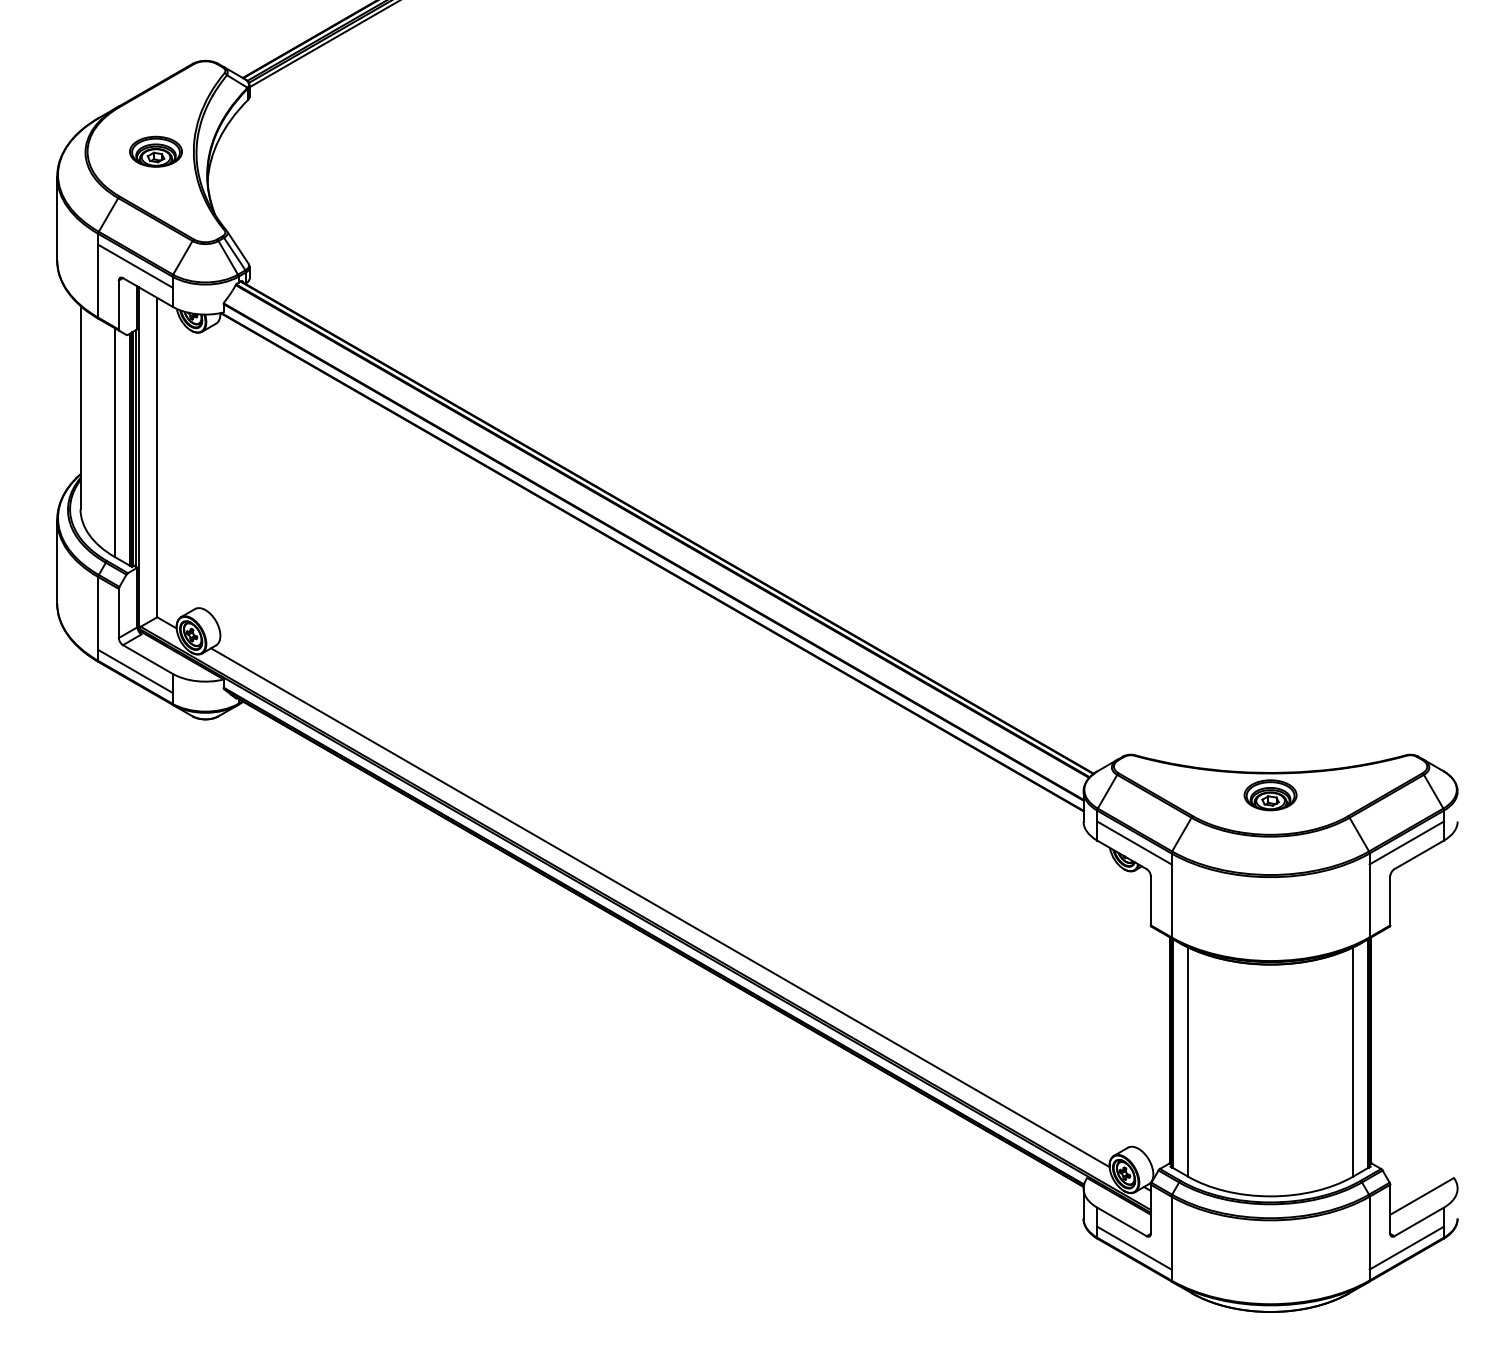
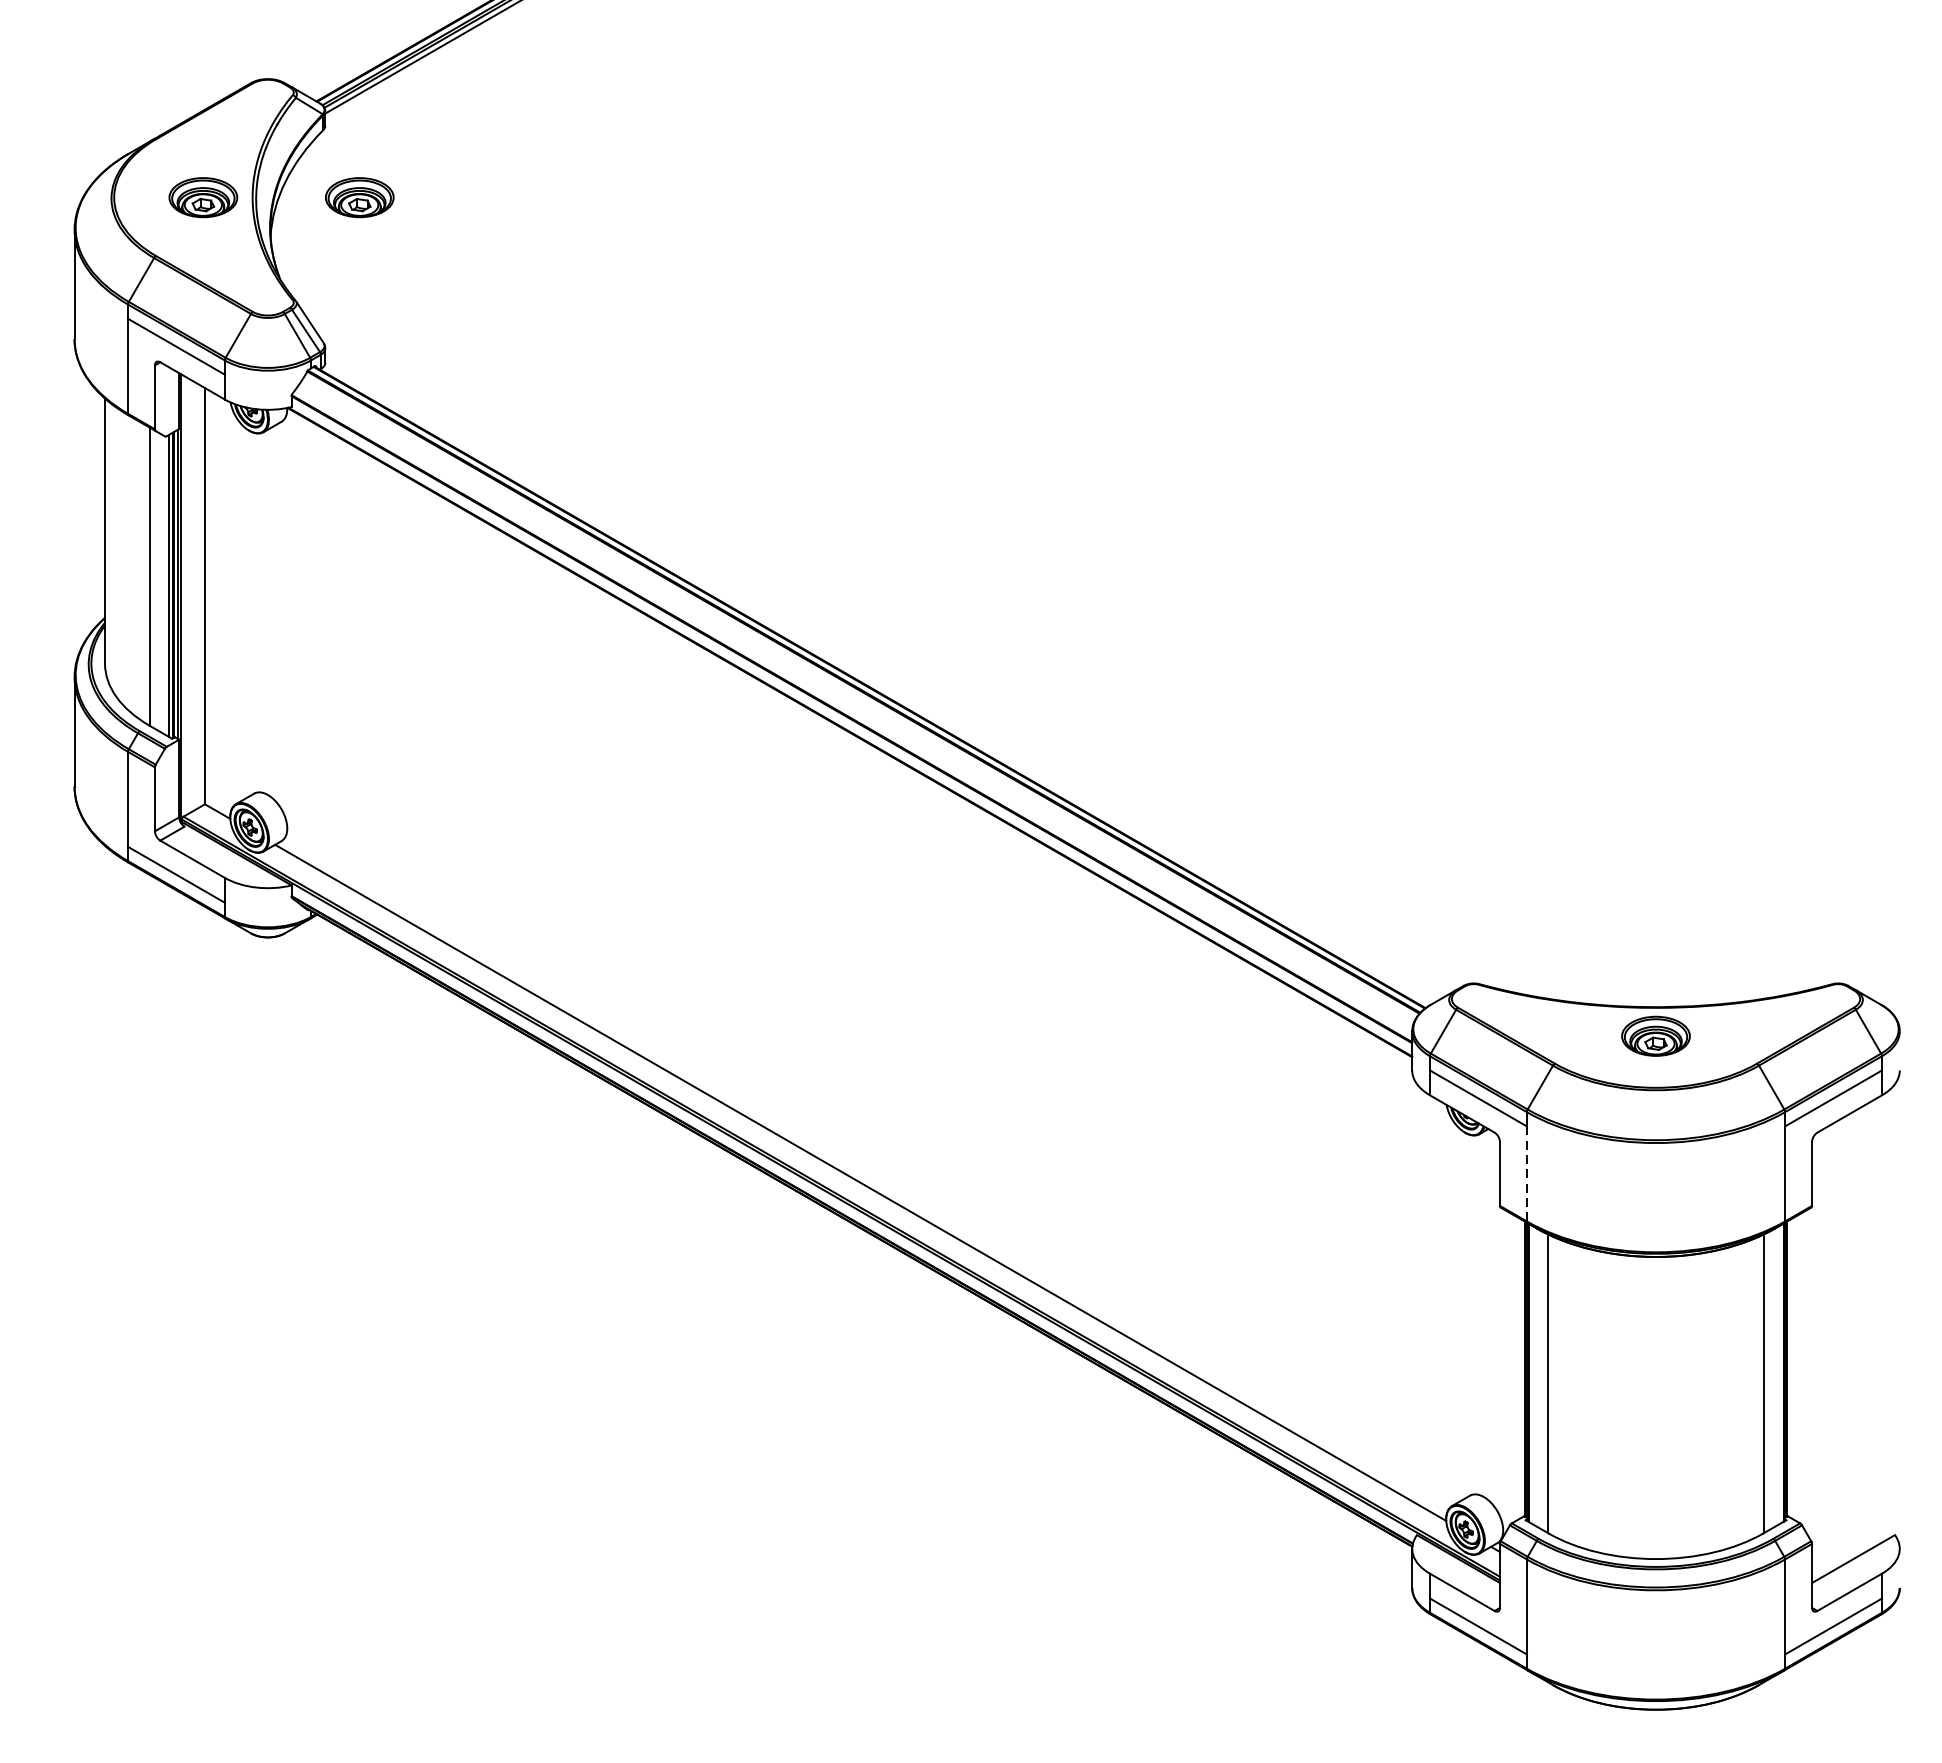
part: (275, 151) -> (359, 197), added
line: (1171, 900) -> (1526, 1173), solid -> dashed

